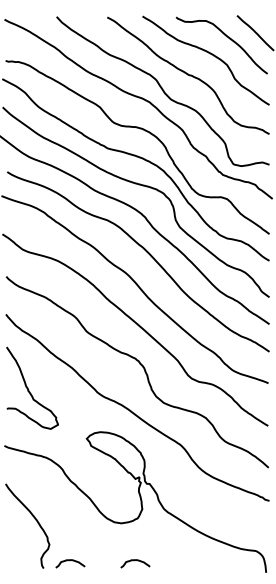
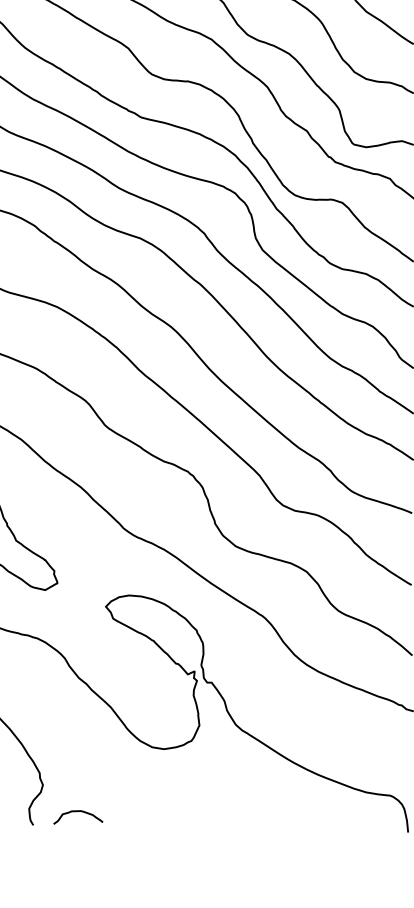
curve: (134, 561) -> (186, 813), removed

